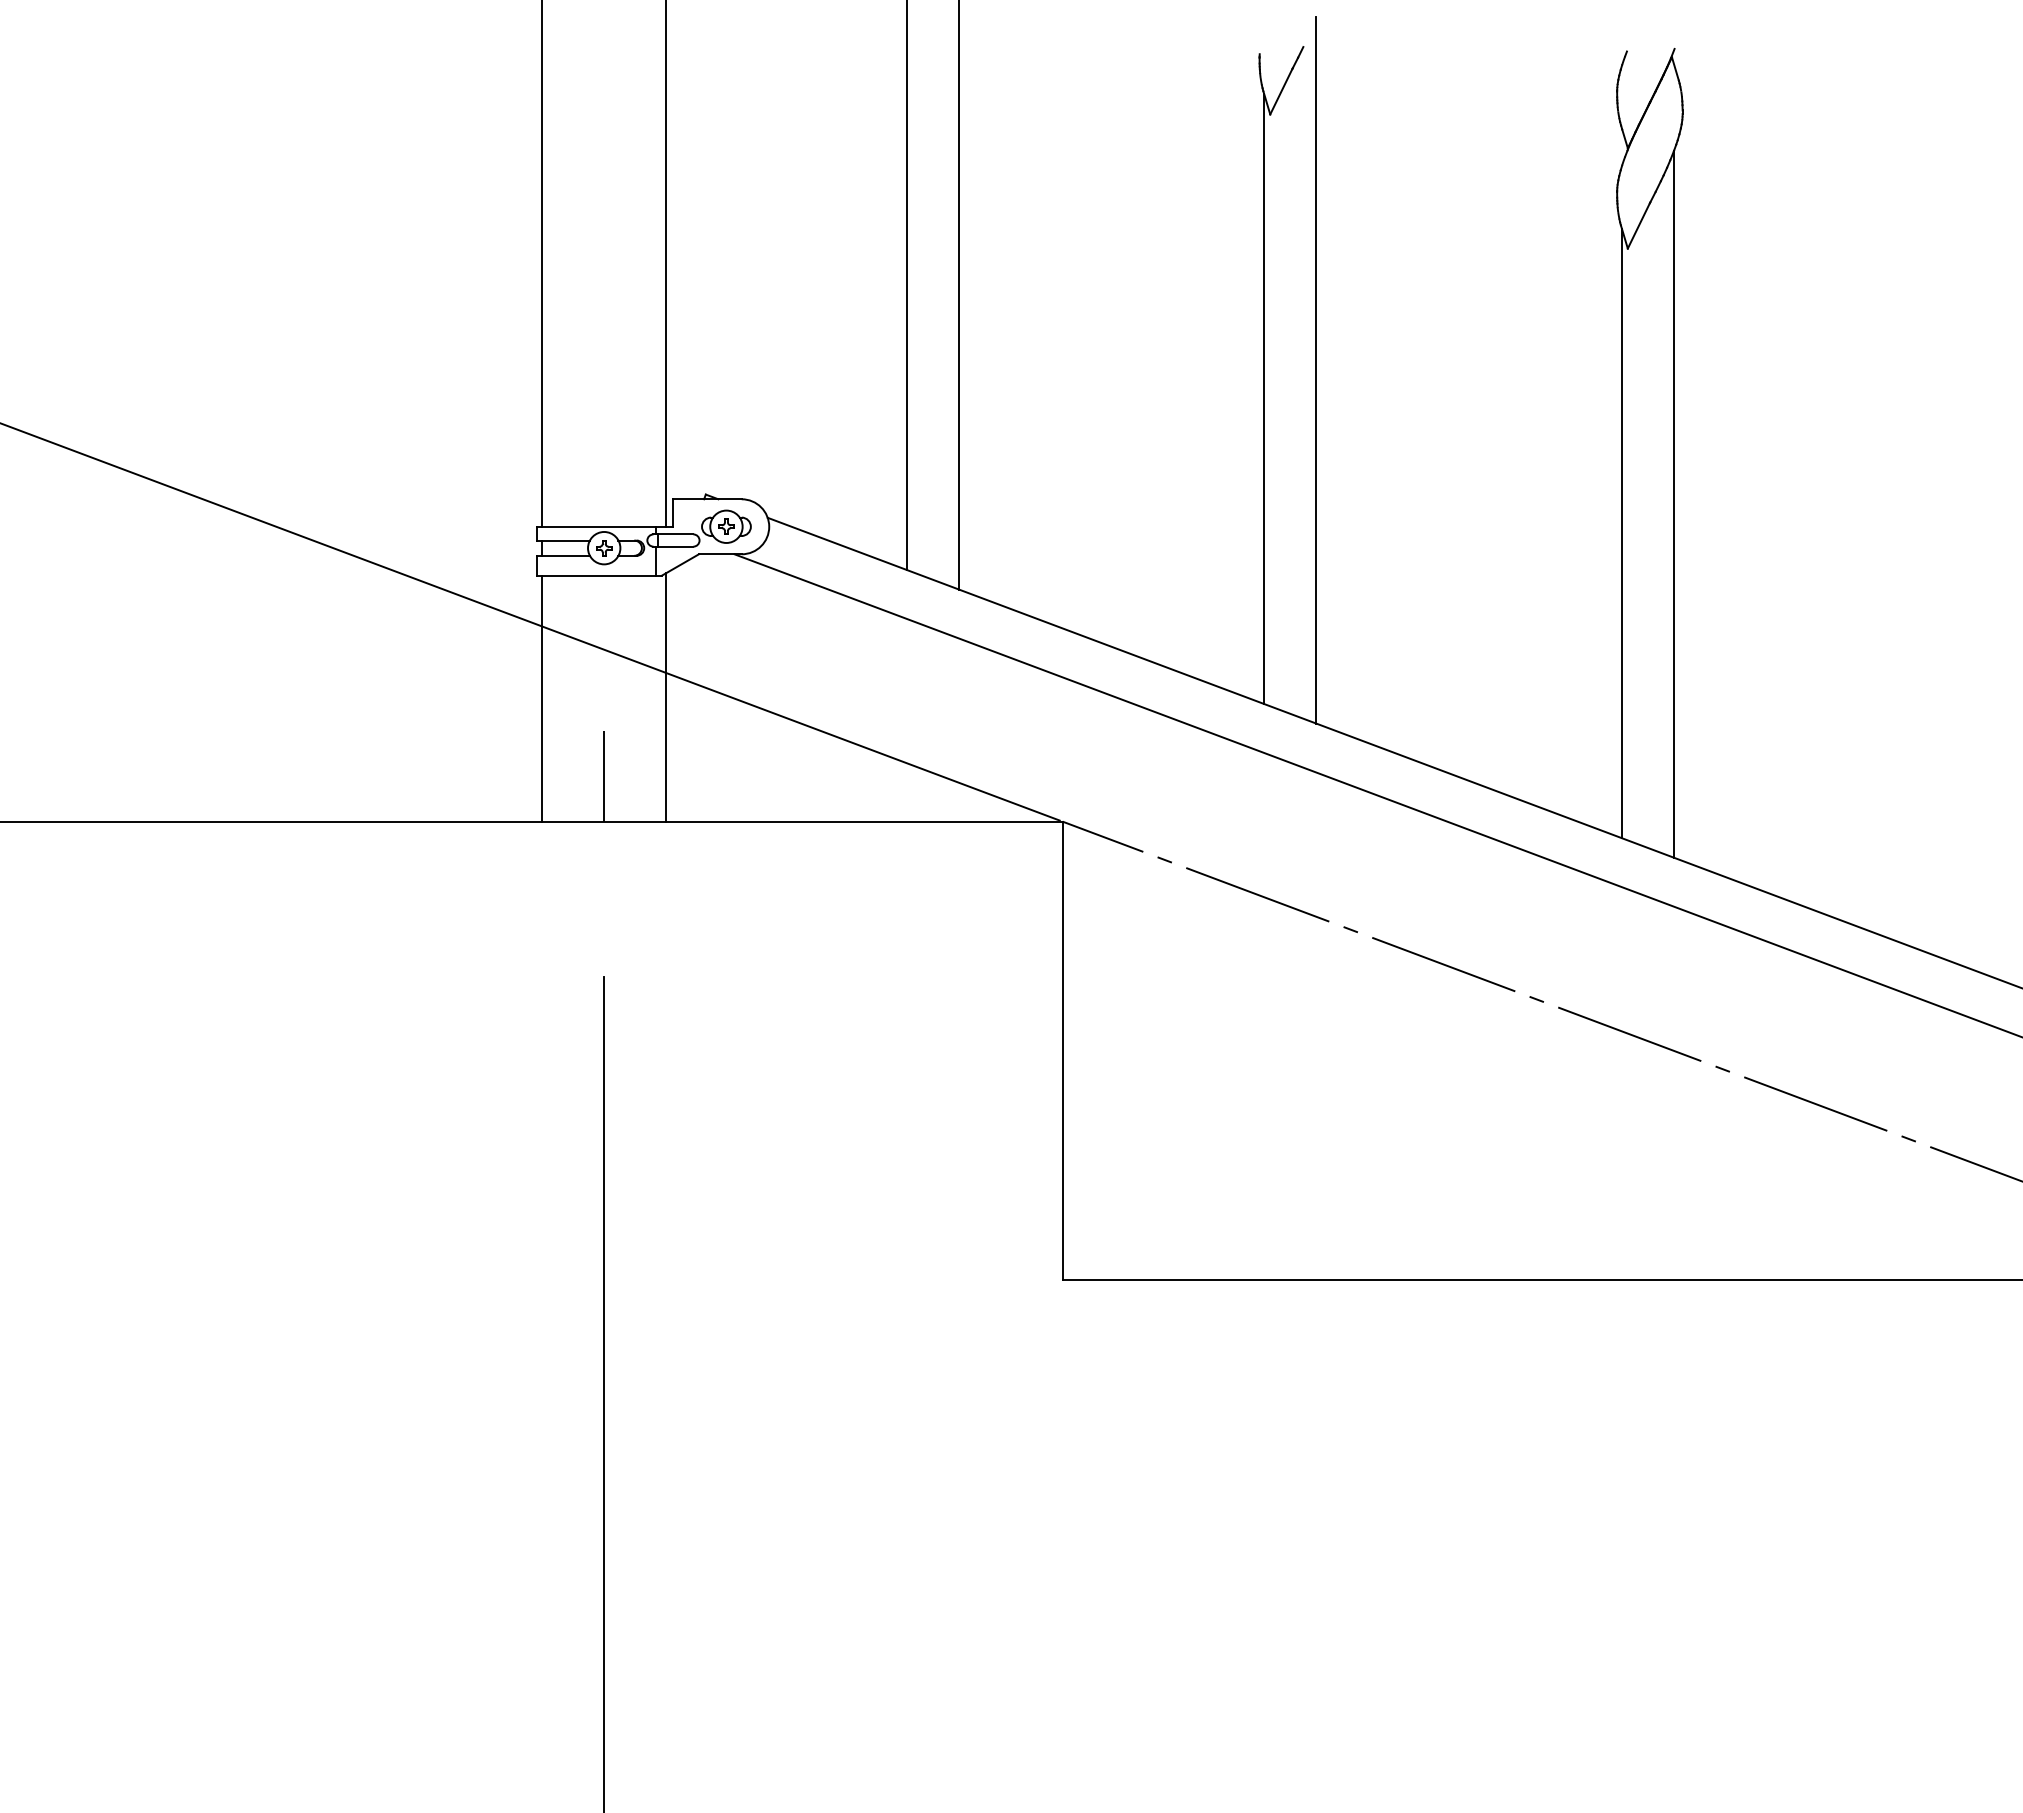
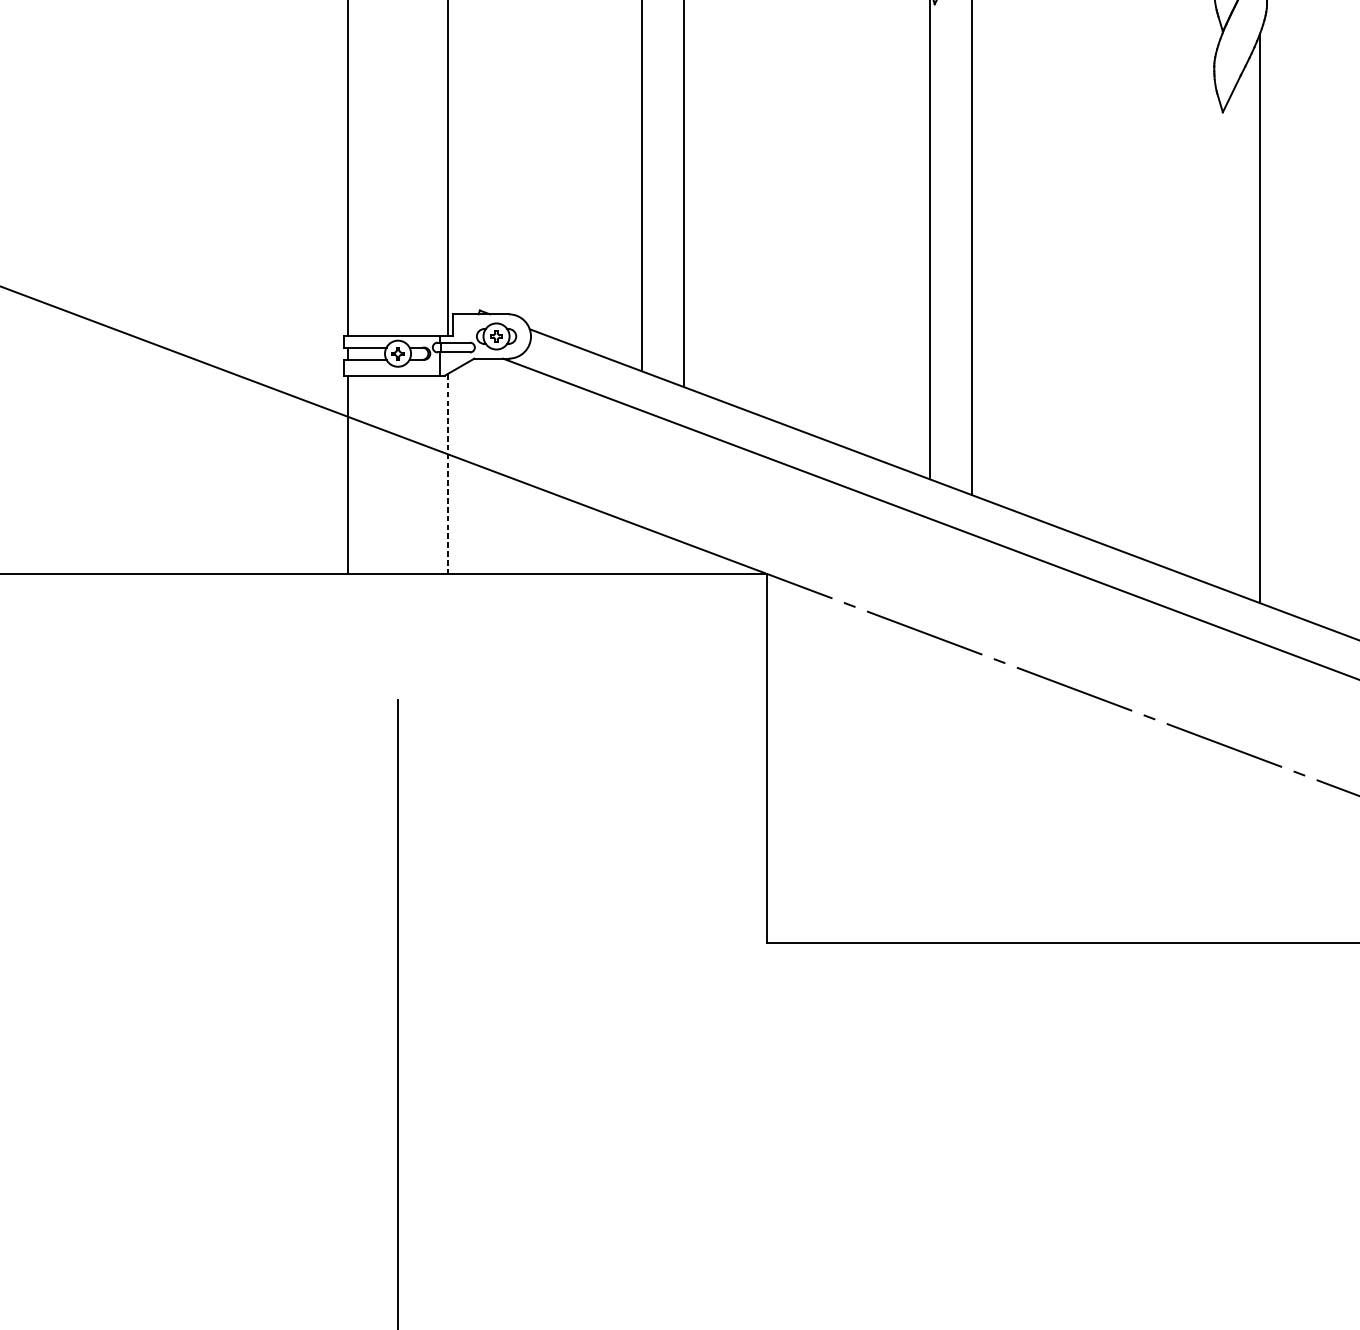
line: (1621, 533) -> (1217, 341), removed
line: (666, 697) -> (448, 474), solid -> dashed
line: (604, 775) -> (398, 536), removed

